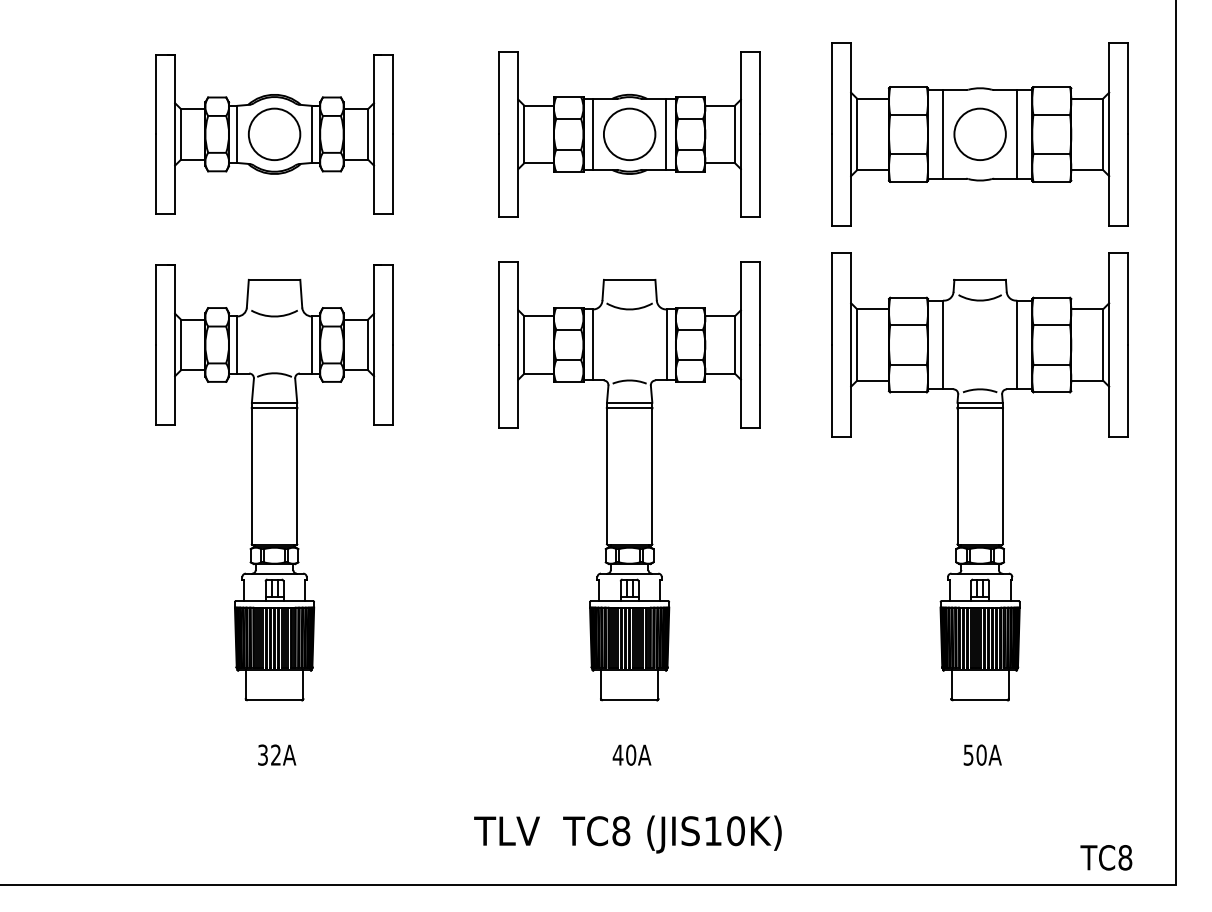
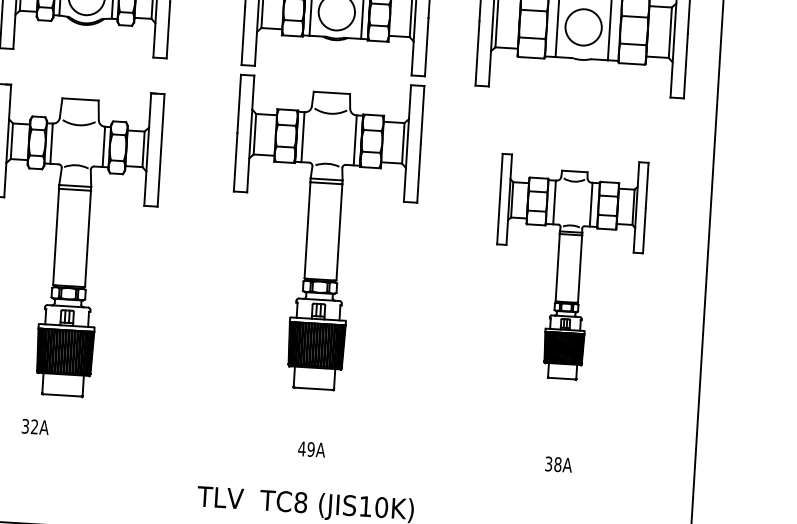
part: (979, 476) -> (568, 268), size x0.7
part: (629, 481) -> (323, 234), moved
text: (277, 754) -> (35, 426), moved
text: (631, 754) -> (311, 449), 40A -> 49A
text: (975, 754) -> (553, 463), 50A -> 38A

